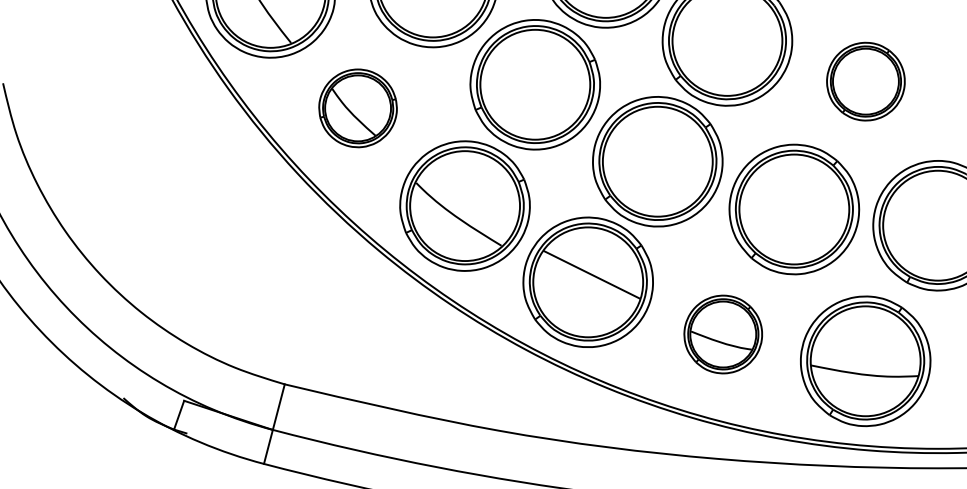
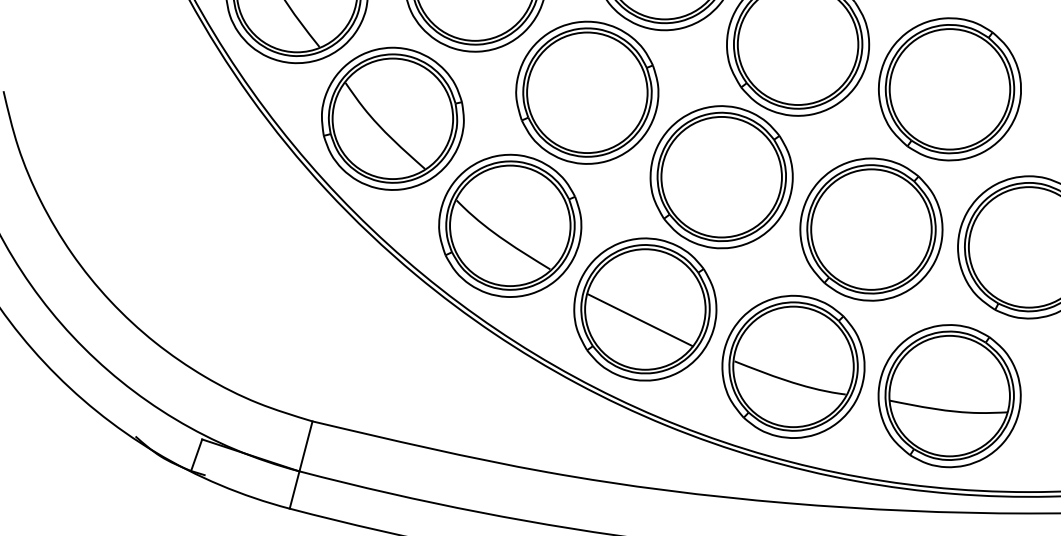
part: (865, 81) -> (949, 89), size x1.67
part: (357, 108) -> (392, 118), size x1.67
line: (591, 275) -> (639, 320), moved
part: (723, 334) -> (793, 366), size x1.67

